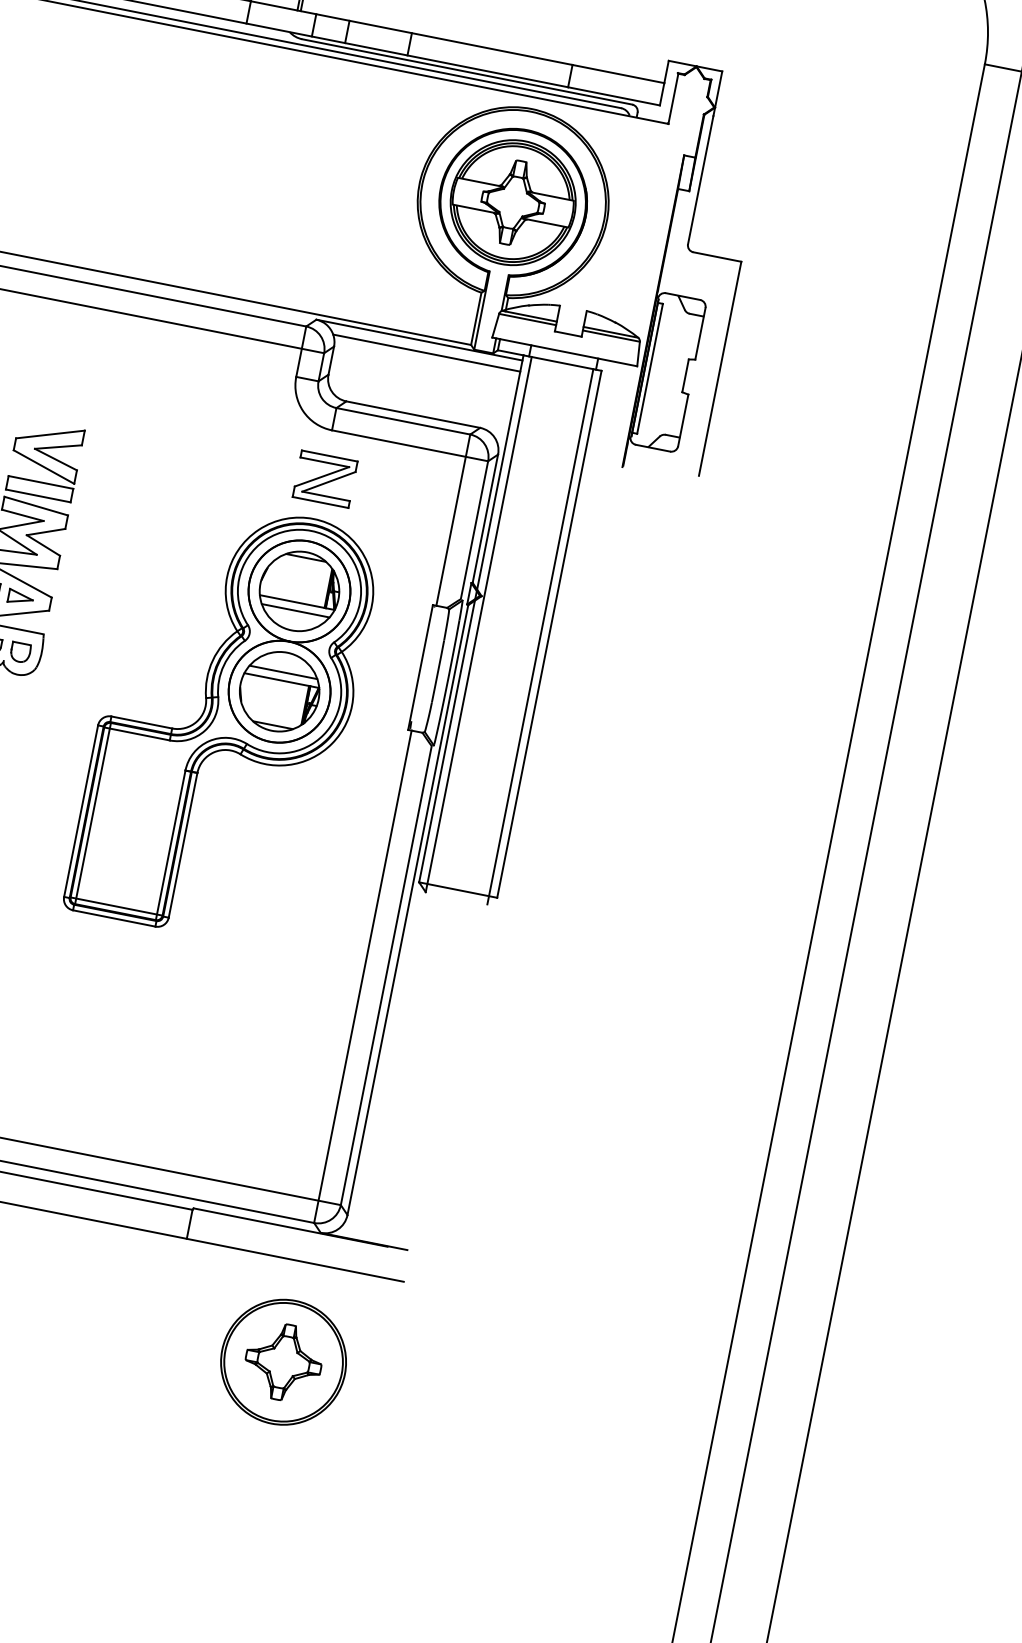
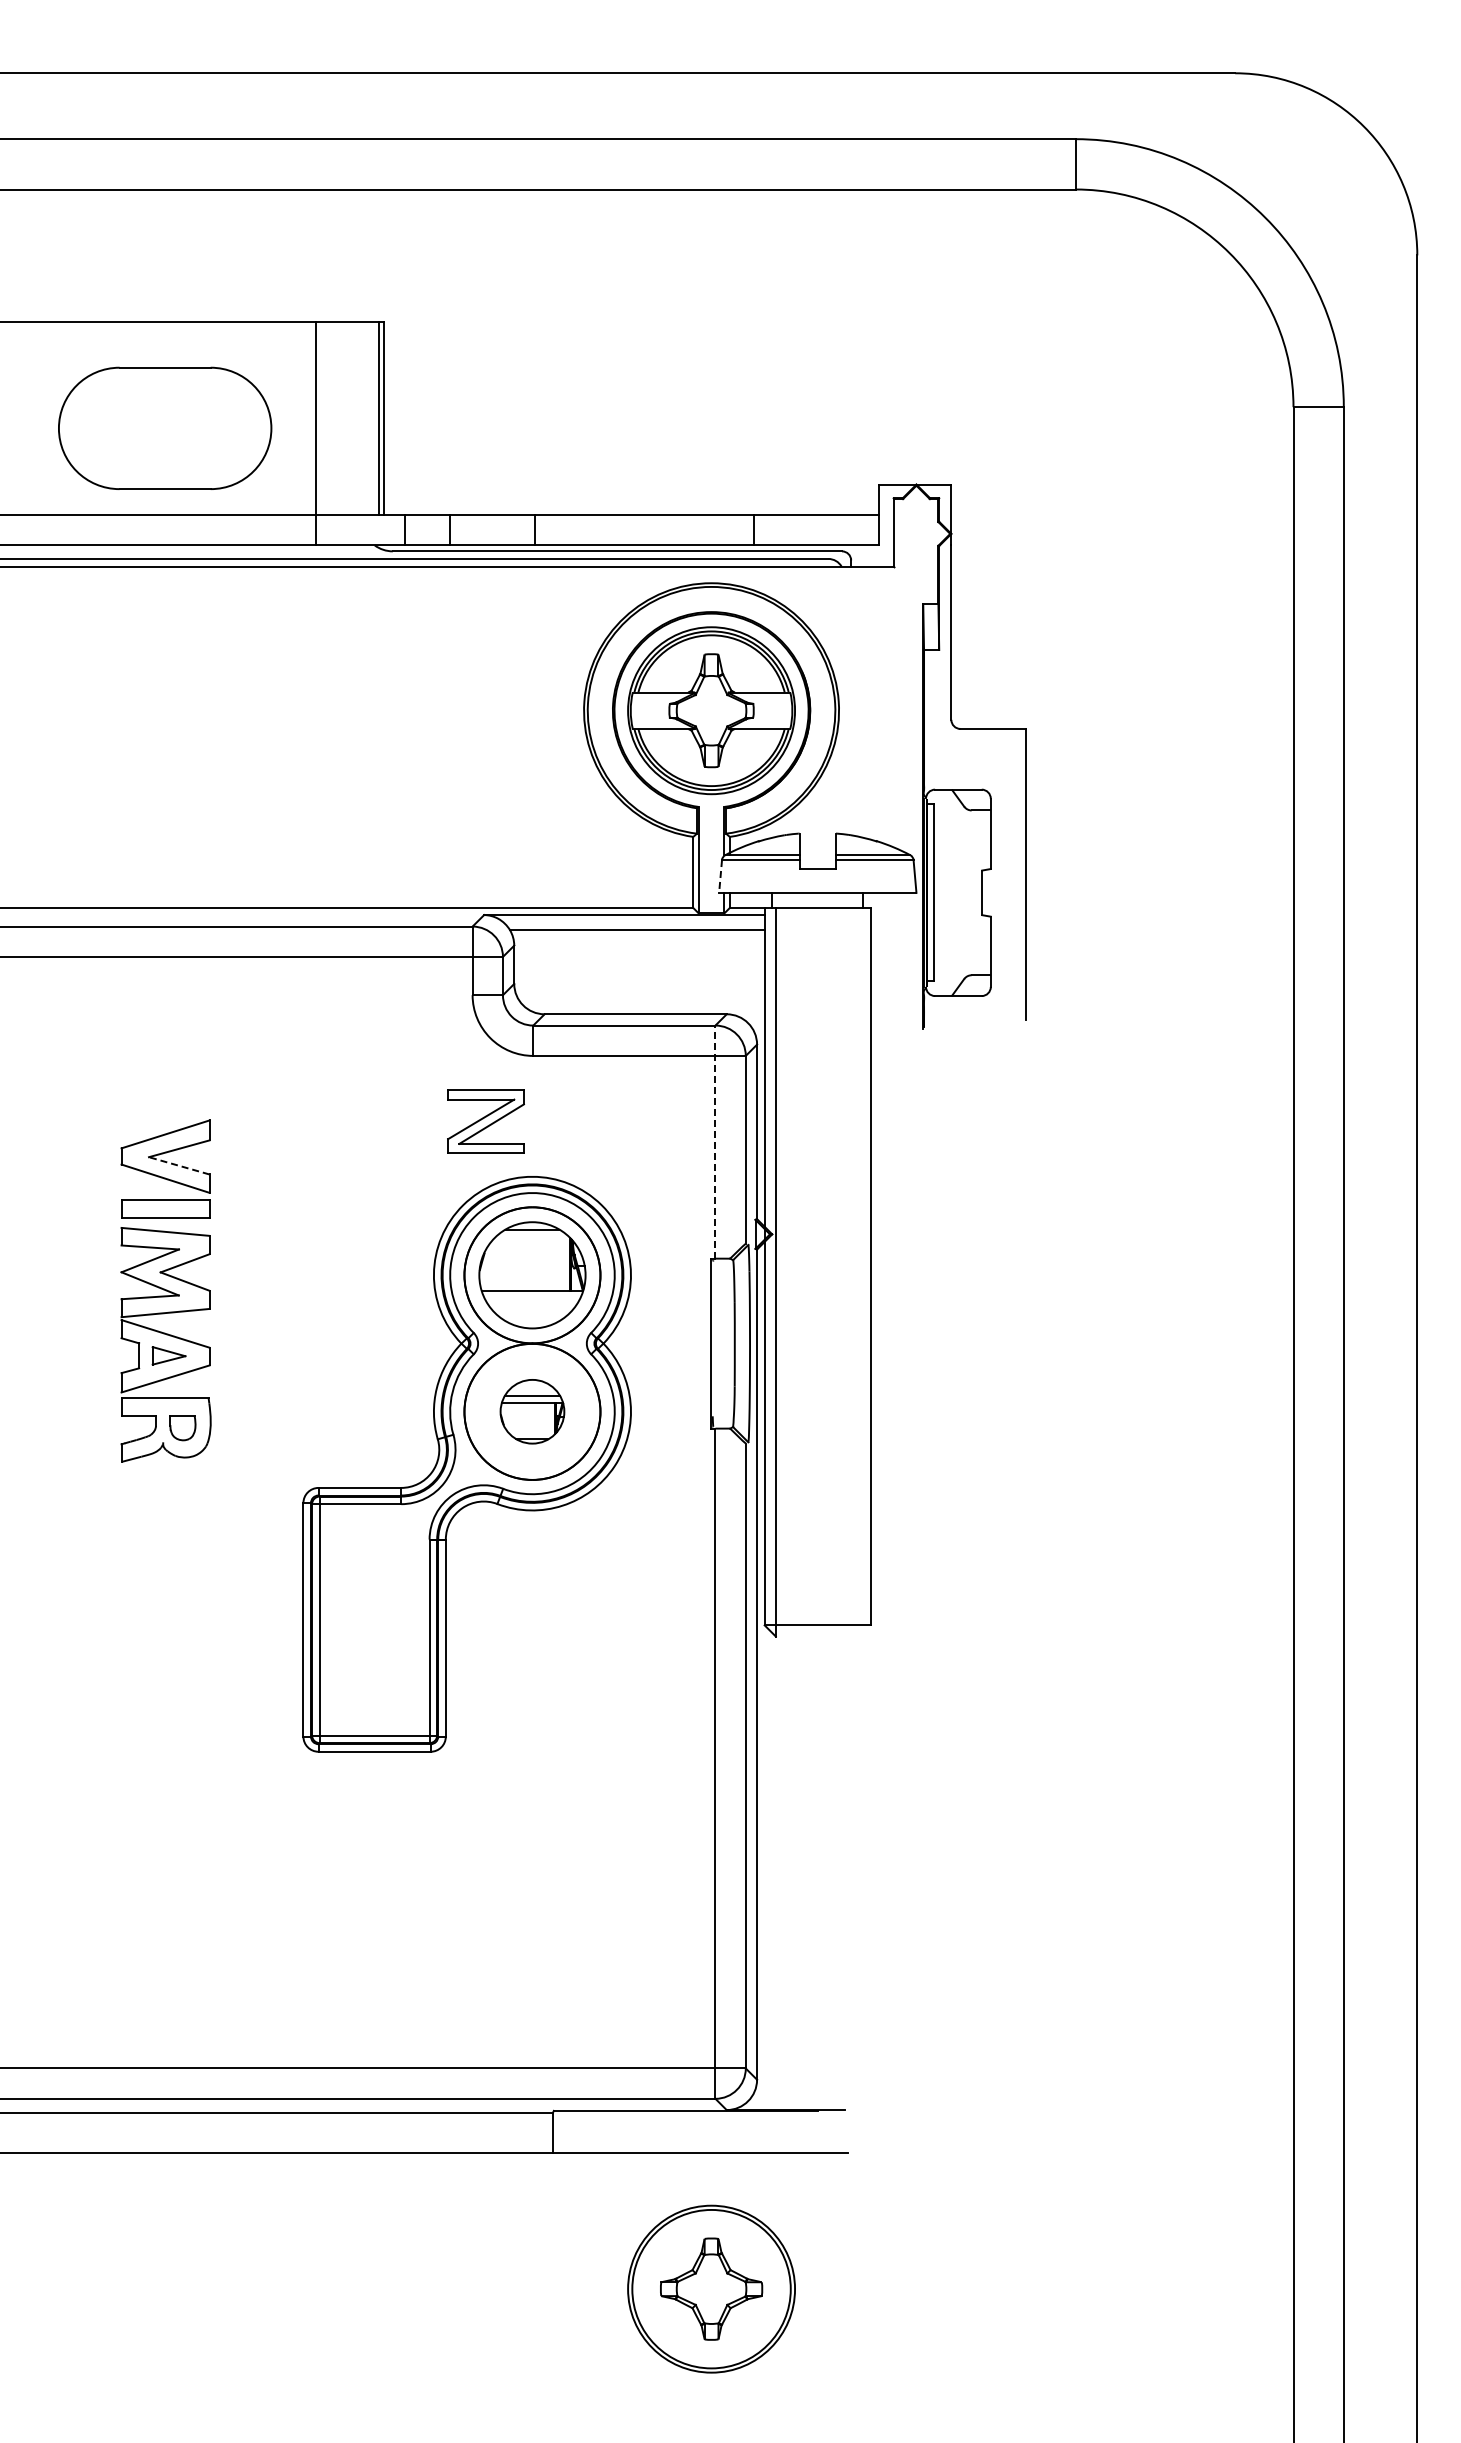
line: (495, 325) -> (720, 876), solid -> dashed
line: (56, 459) -> (179, 1165), solid -> dashed
part: (324, 478) -> (485, 1121), moved
line: (453, 520) -> (715, 1142), solid -> dashed
line: (295, 610) -> (532, 1301), removed
line: (540, 636) -> (859, 1272), removed
part: (279, 691) -> (532, 1411), size x0.6

